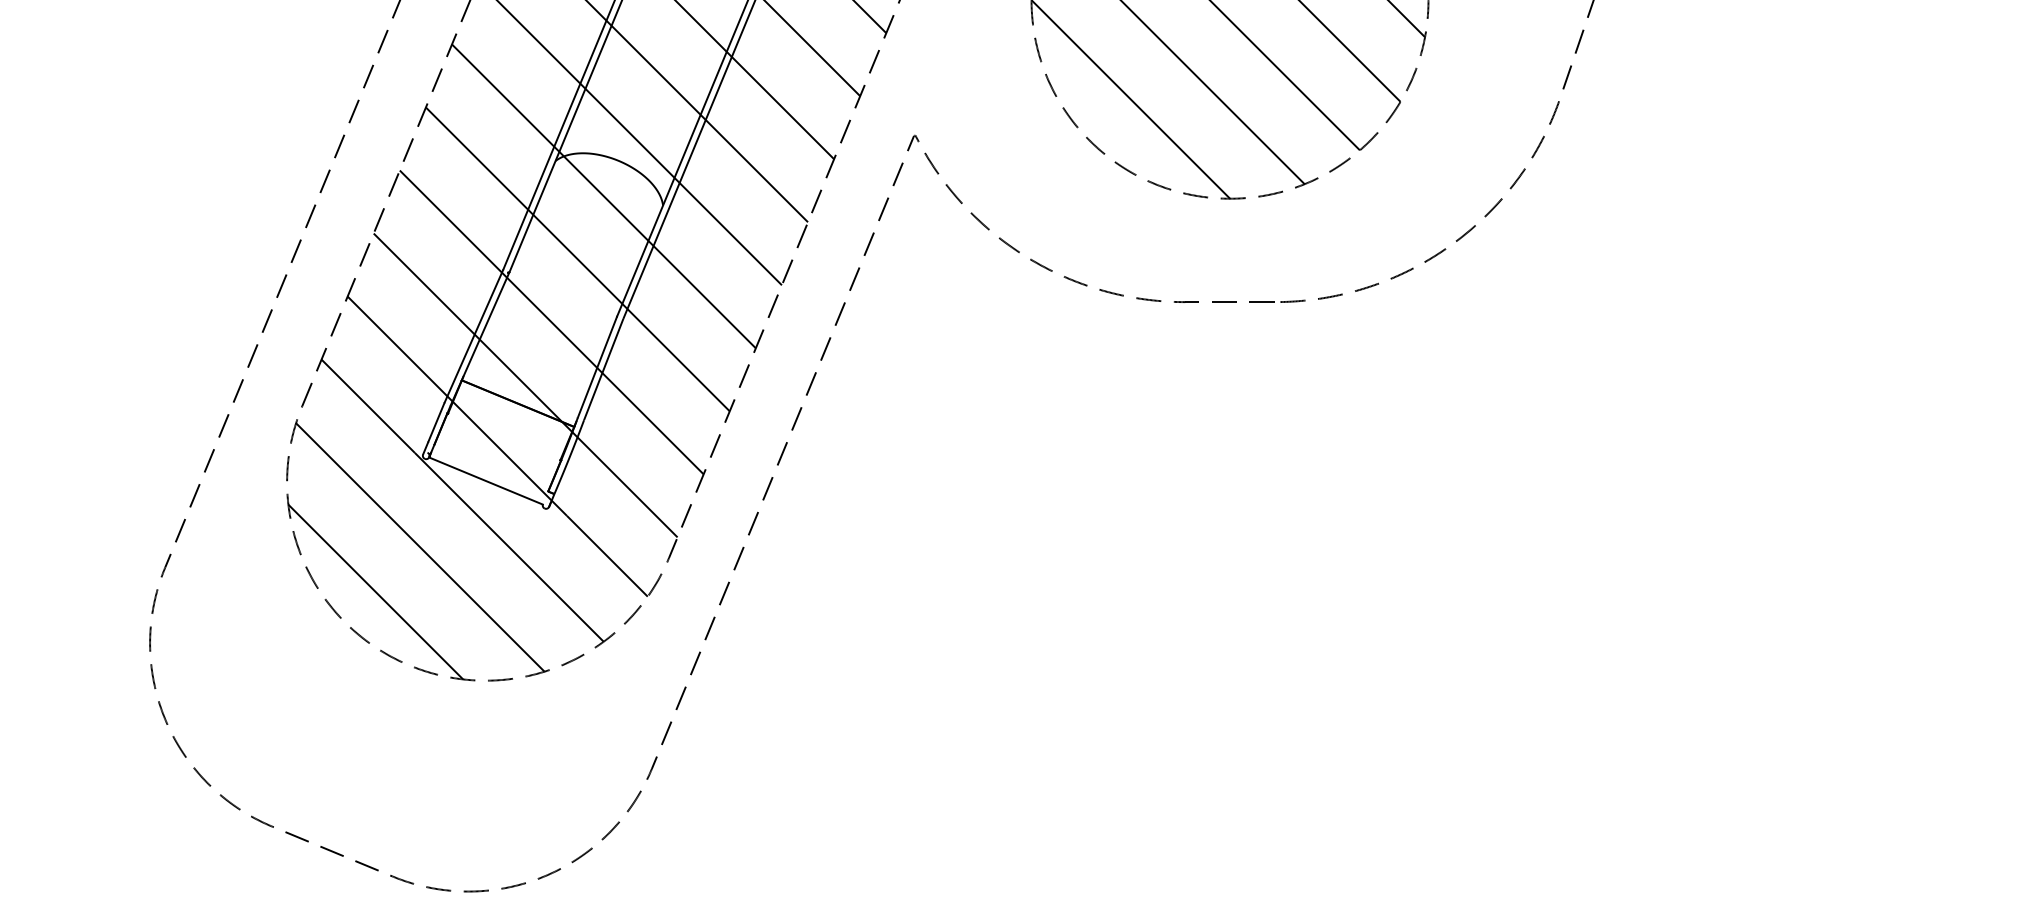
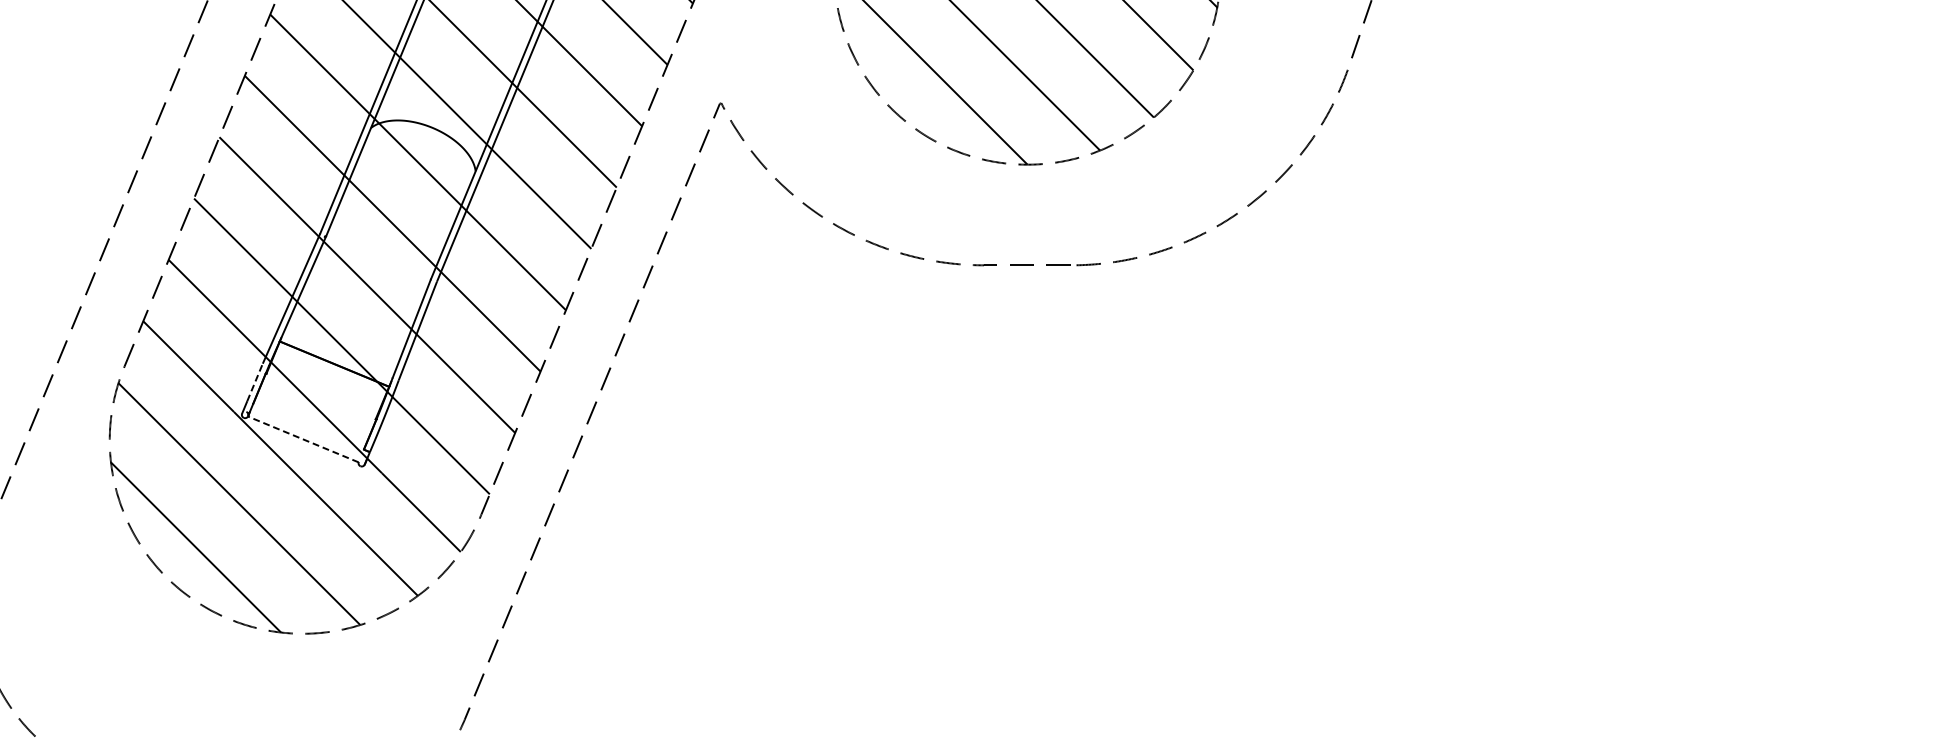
line: (436, 422) -> (255, 382), solid -> dashed
line: (486, 481) -> (303, 439), solid -> dashed

